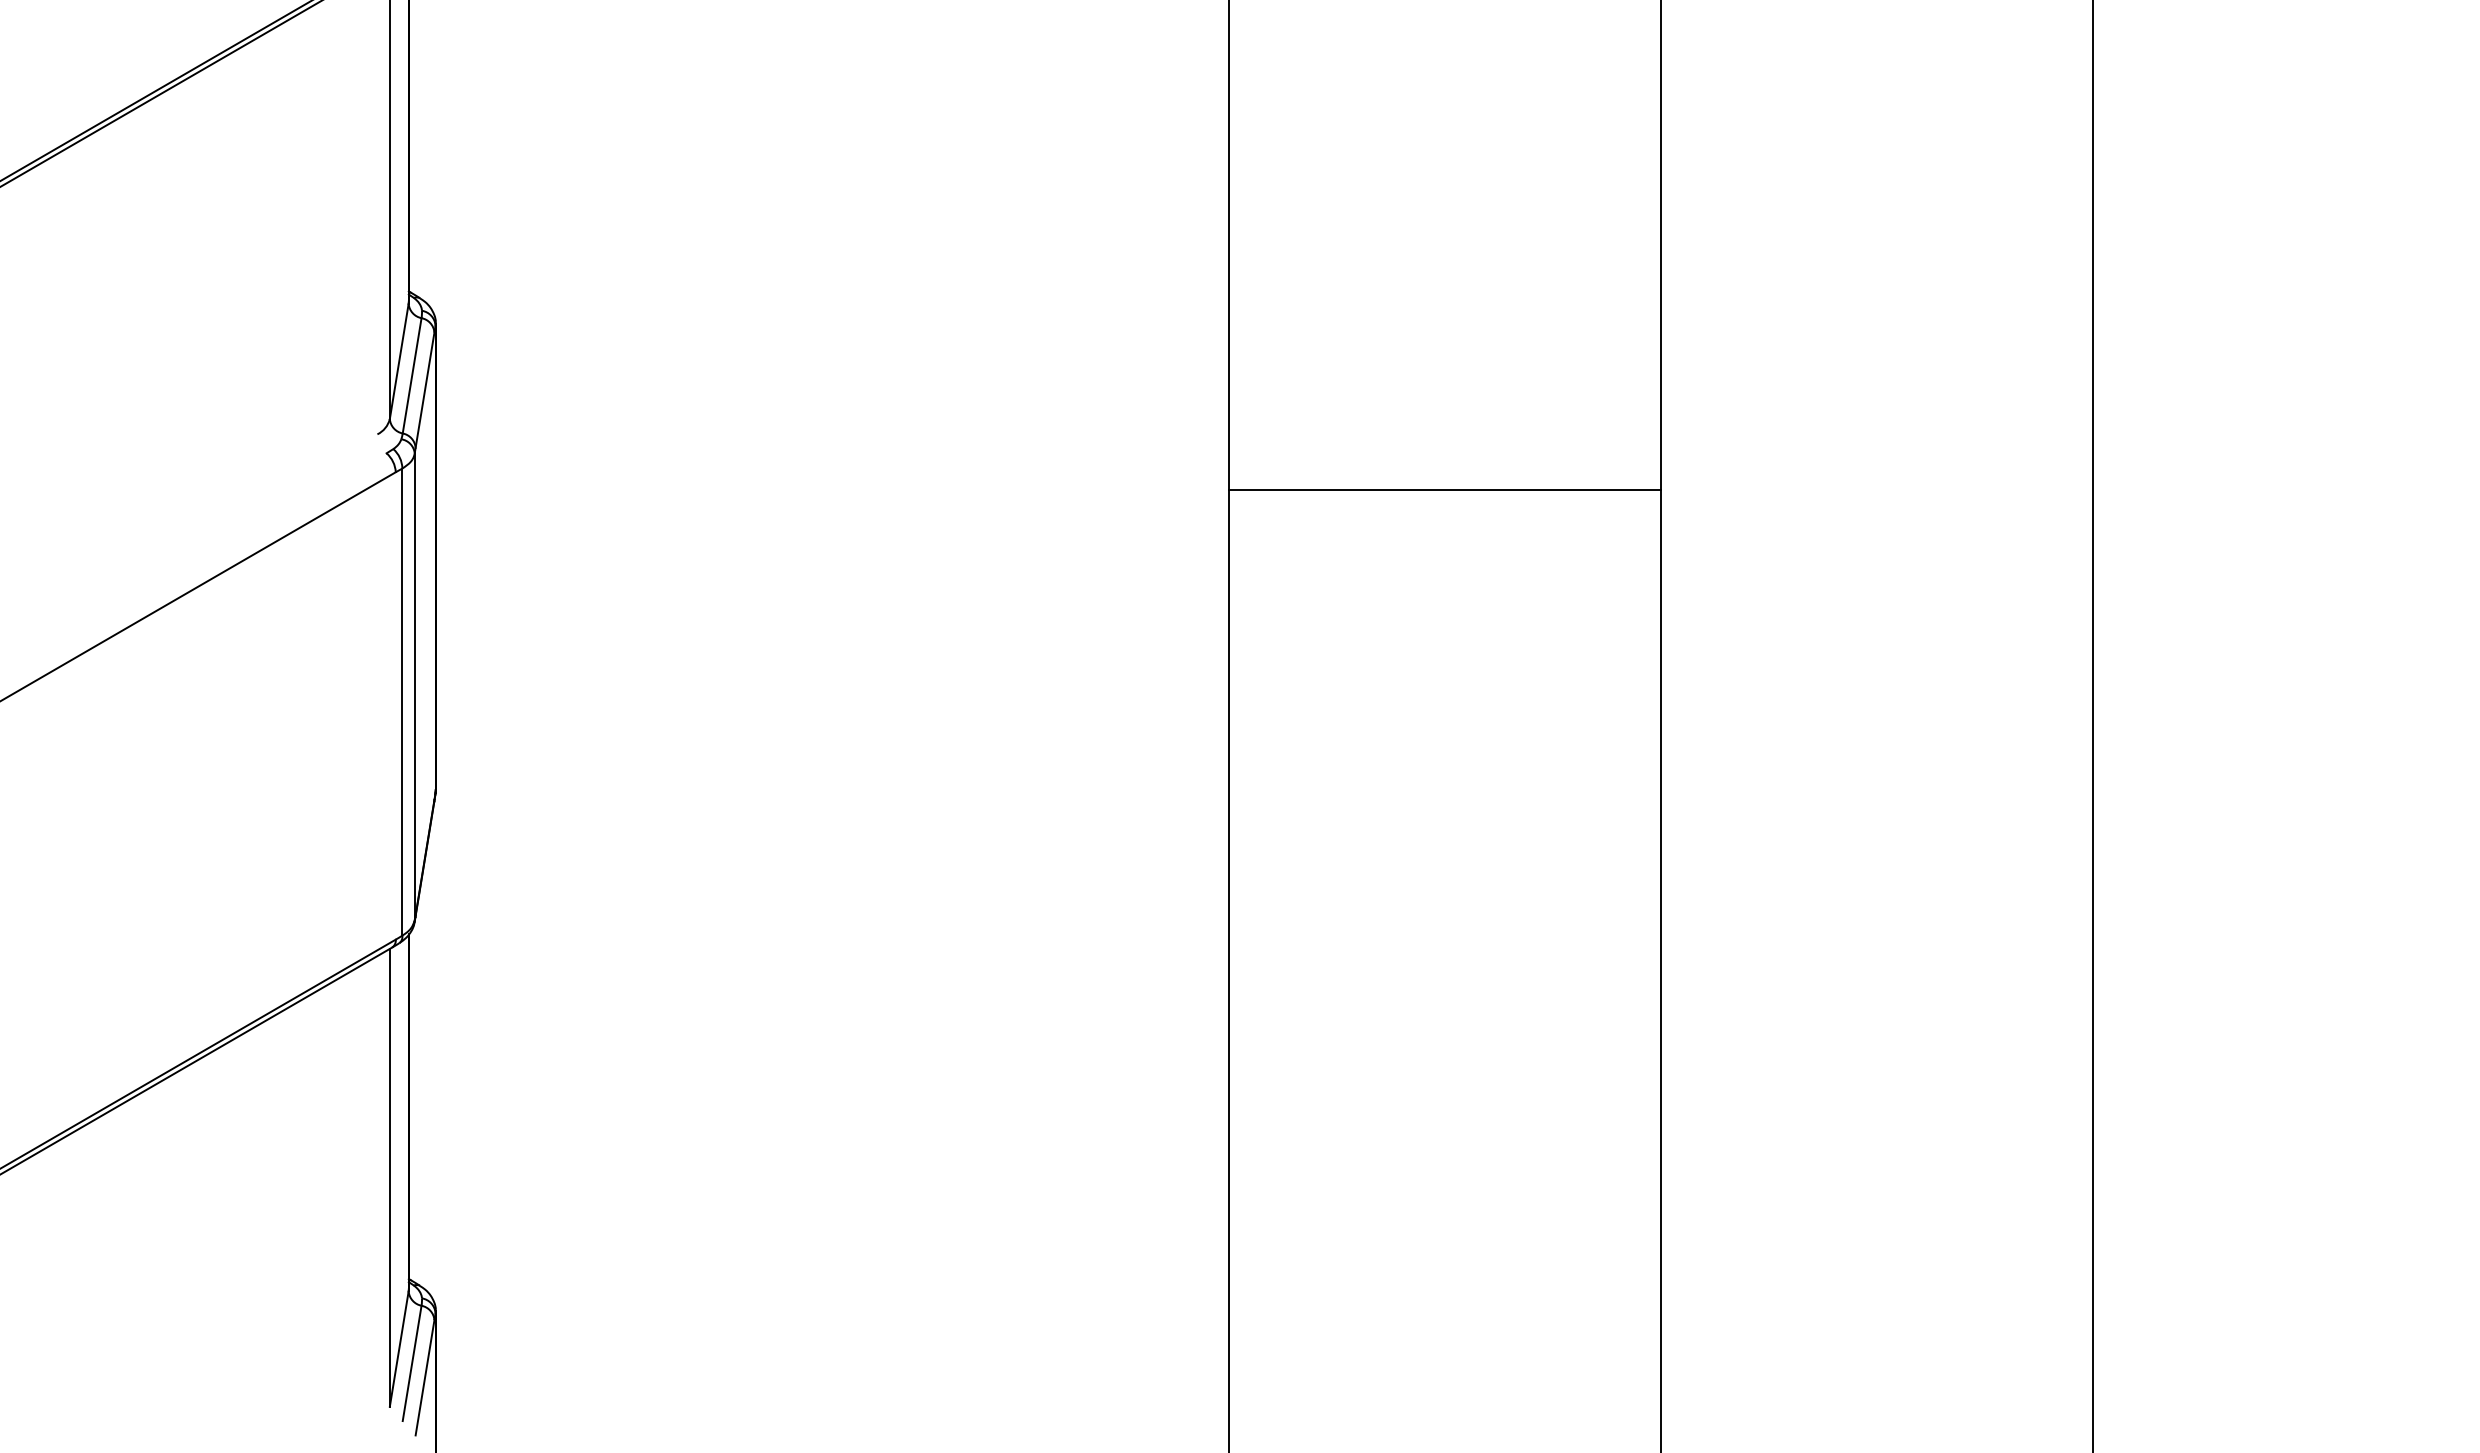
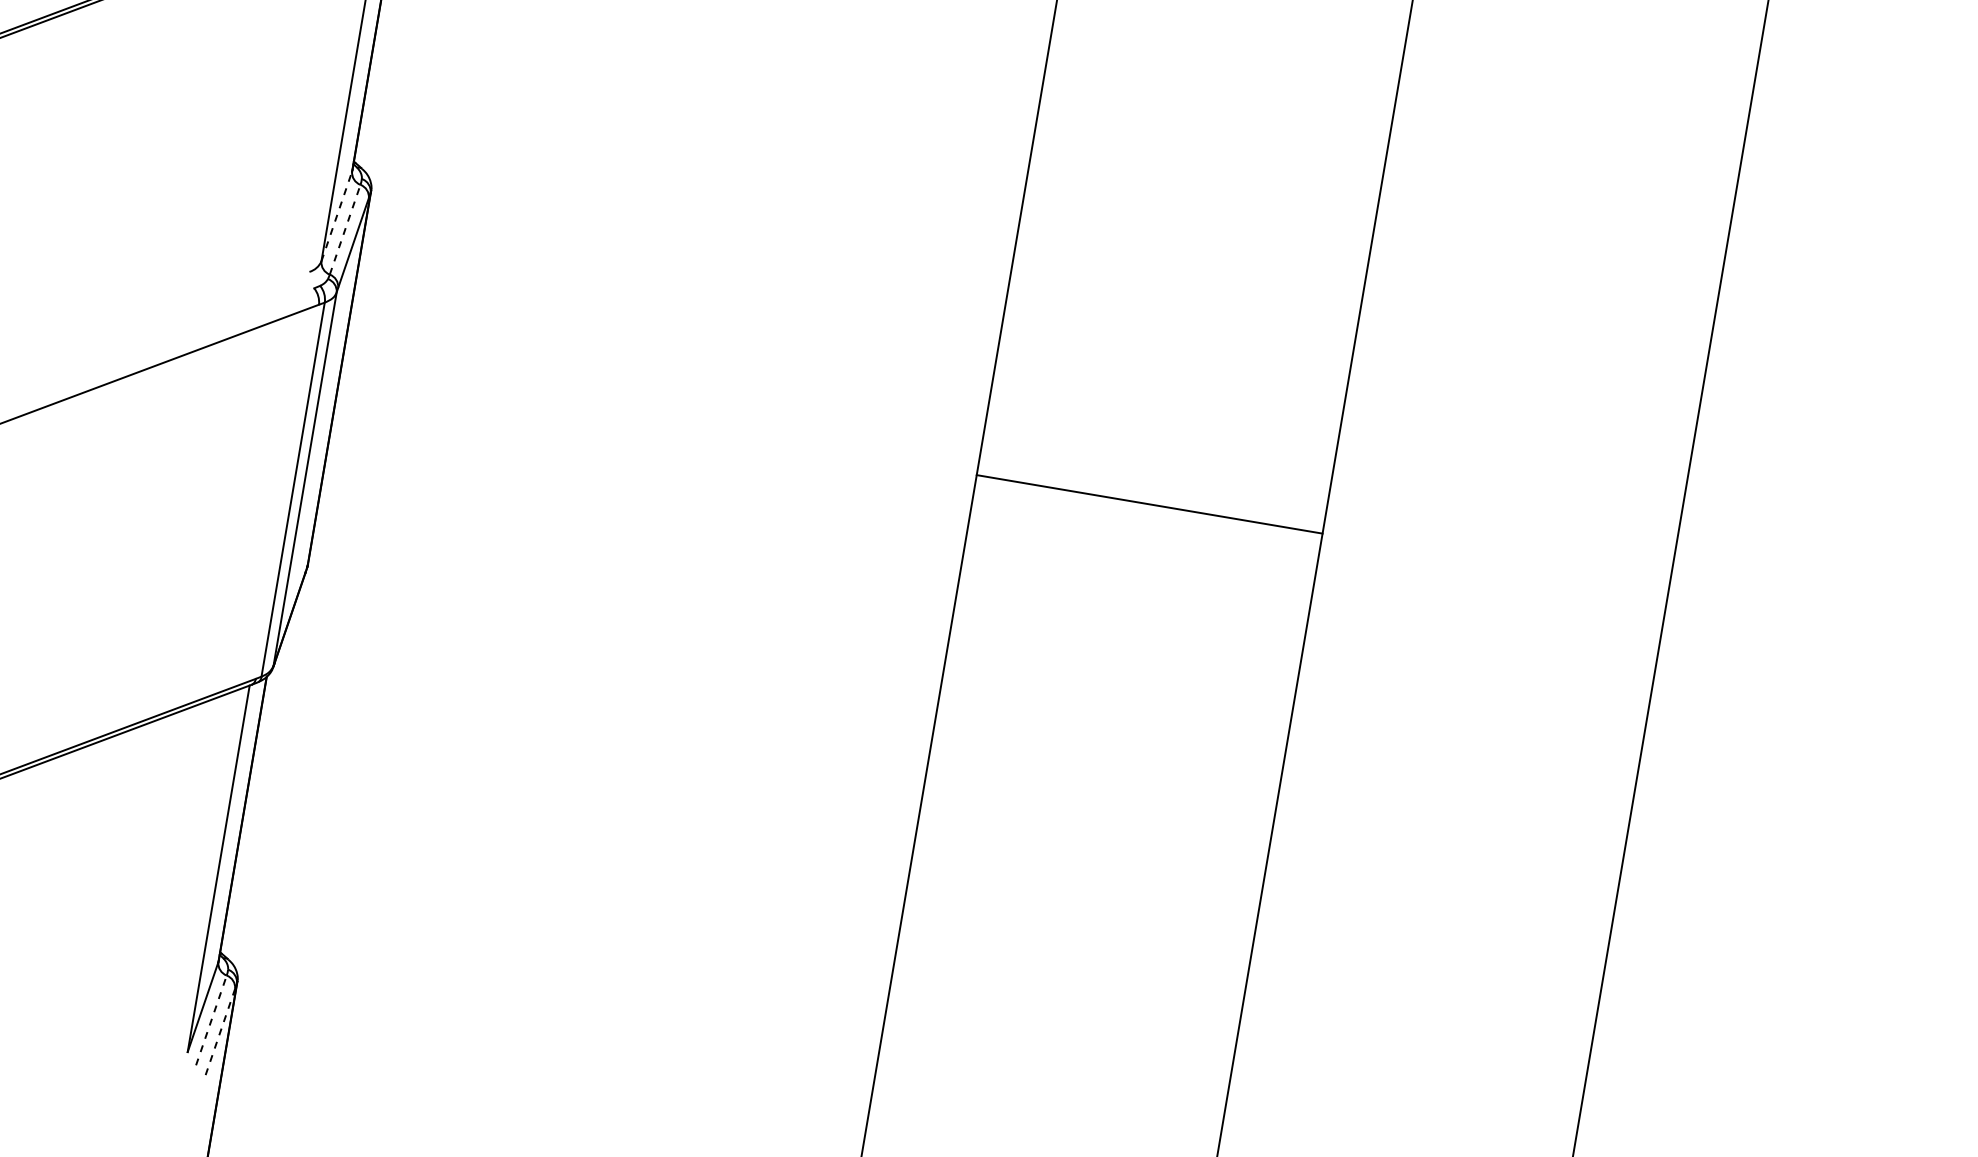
line: (399, 360) -> (337, 215), solid -> dashed
line: (412, 375) -> (345, 229), solid -> dashed
line: (1445, 490) -> (1149, 504), moved
line: (412, 1362) -> (211, 1019), solid -> dashed
line: (424, 1378) -> (219, 1034), solid -> dashed

